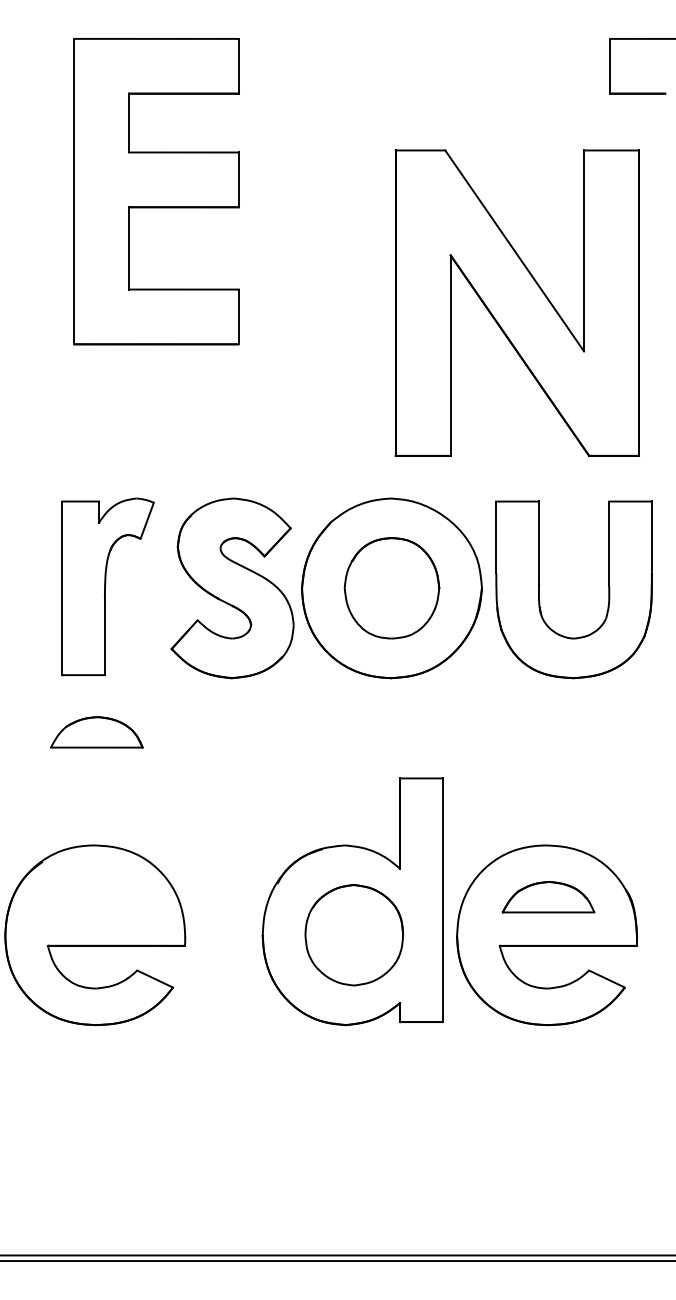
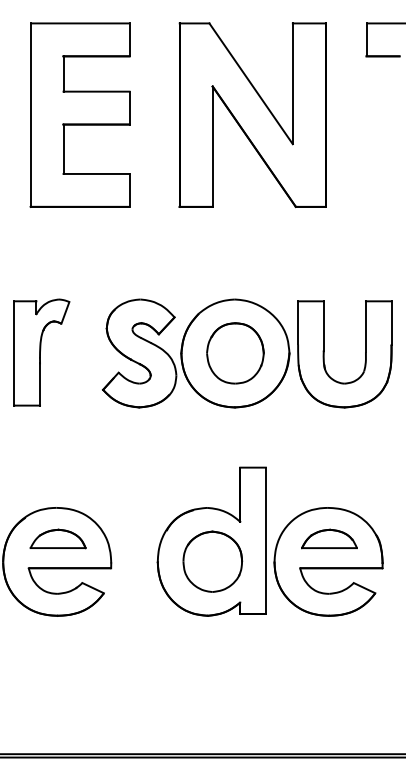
part: (155, 190) -> (79, 114), moved
part: (516, 303) -> (252, 115), moved
part: (107, 586) -> (41, 352), moved
part: (95, 731) -> (57, 538), moved

